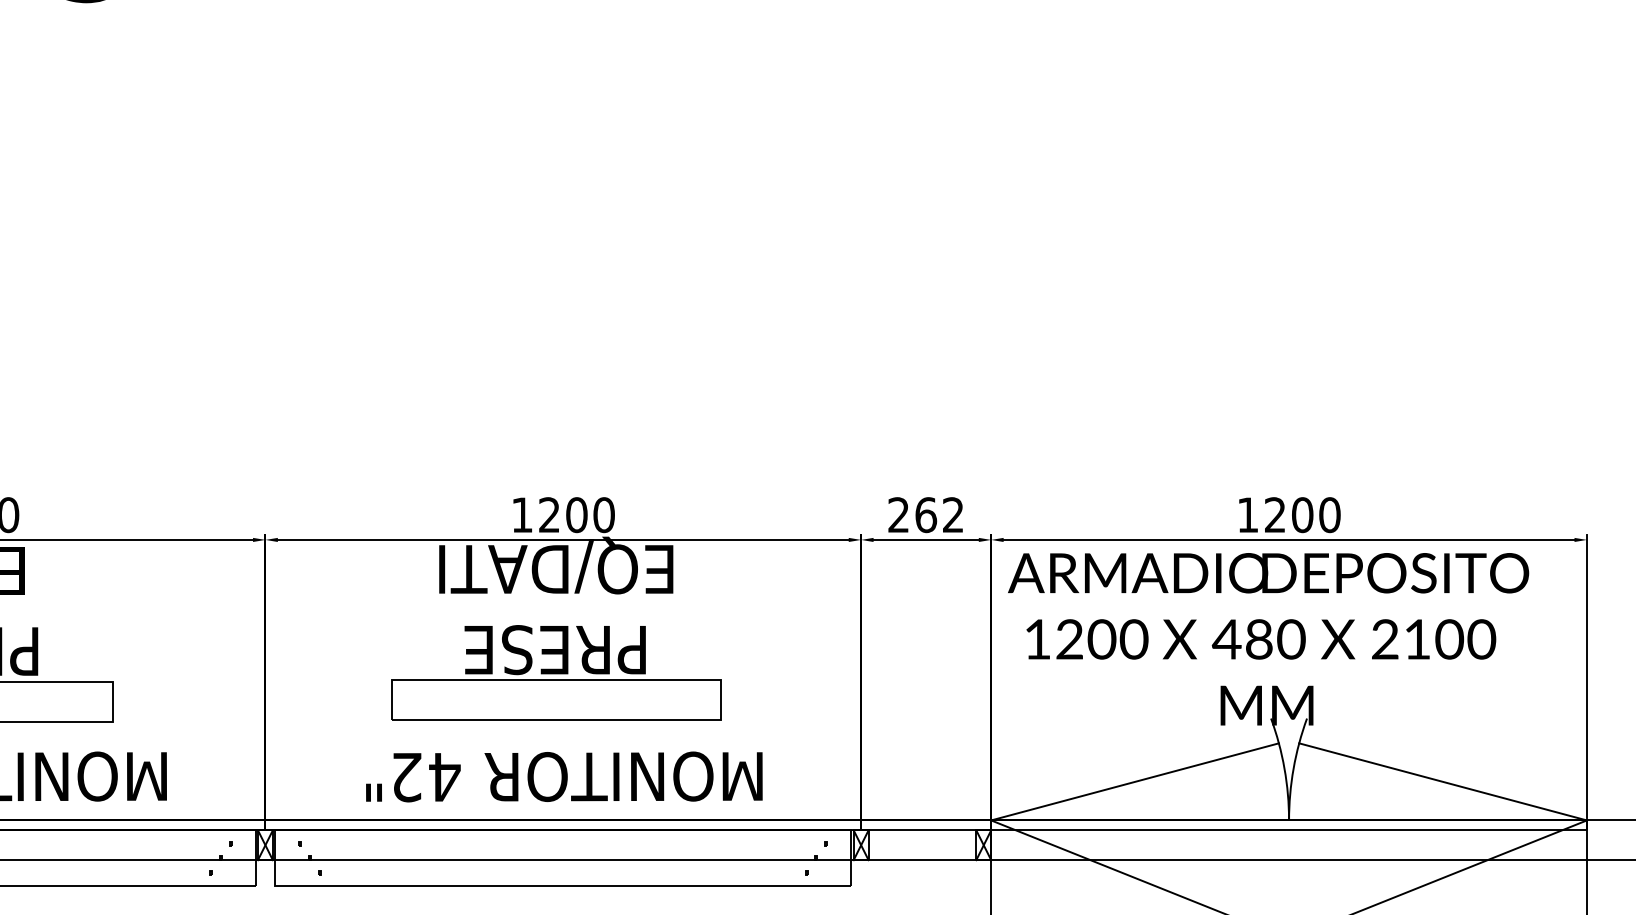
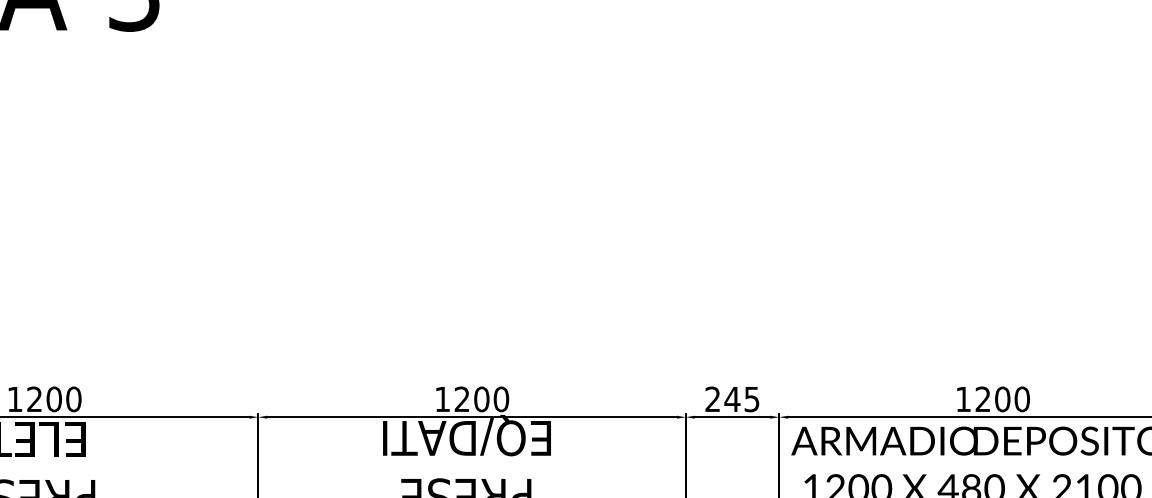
text: (938, 515) -> (741, 399), 262 -> 245

